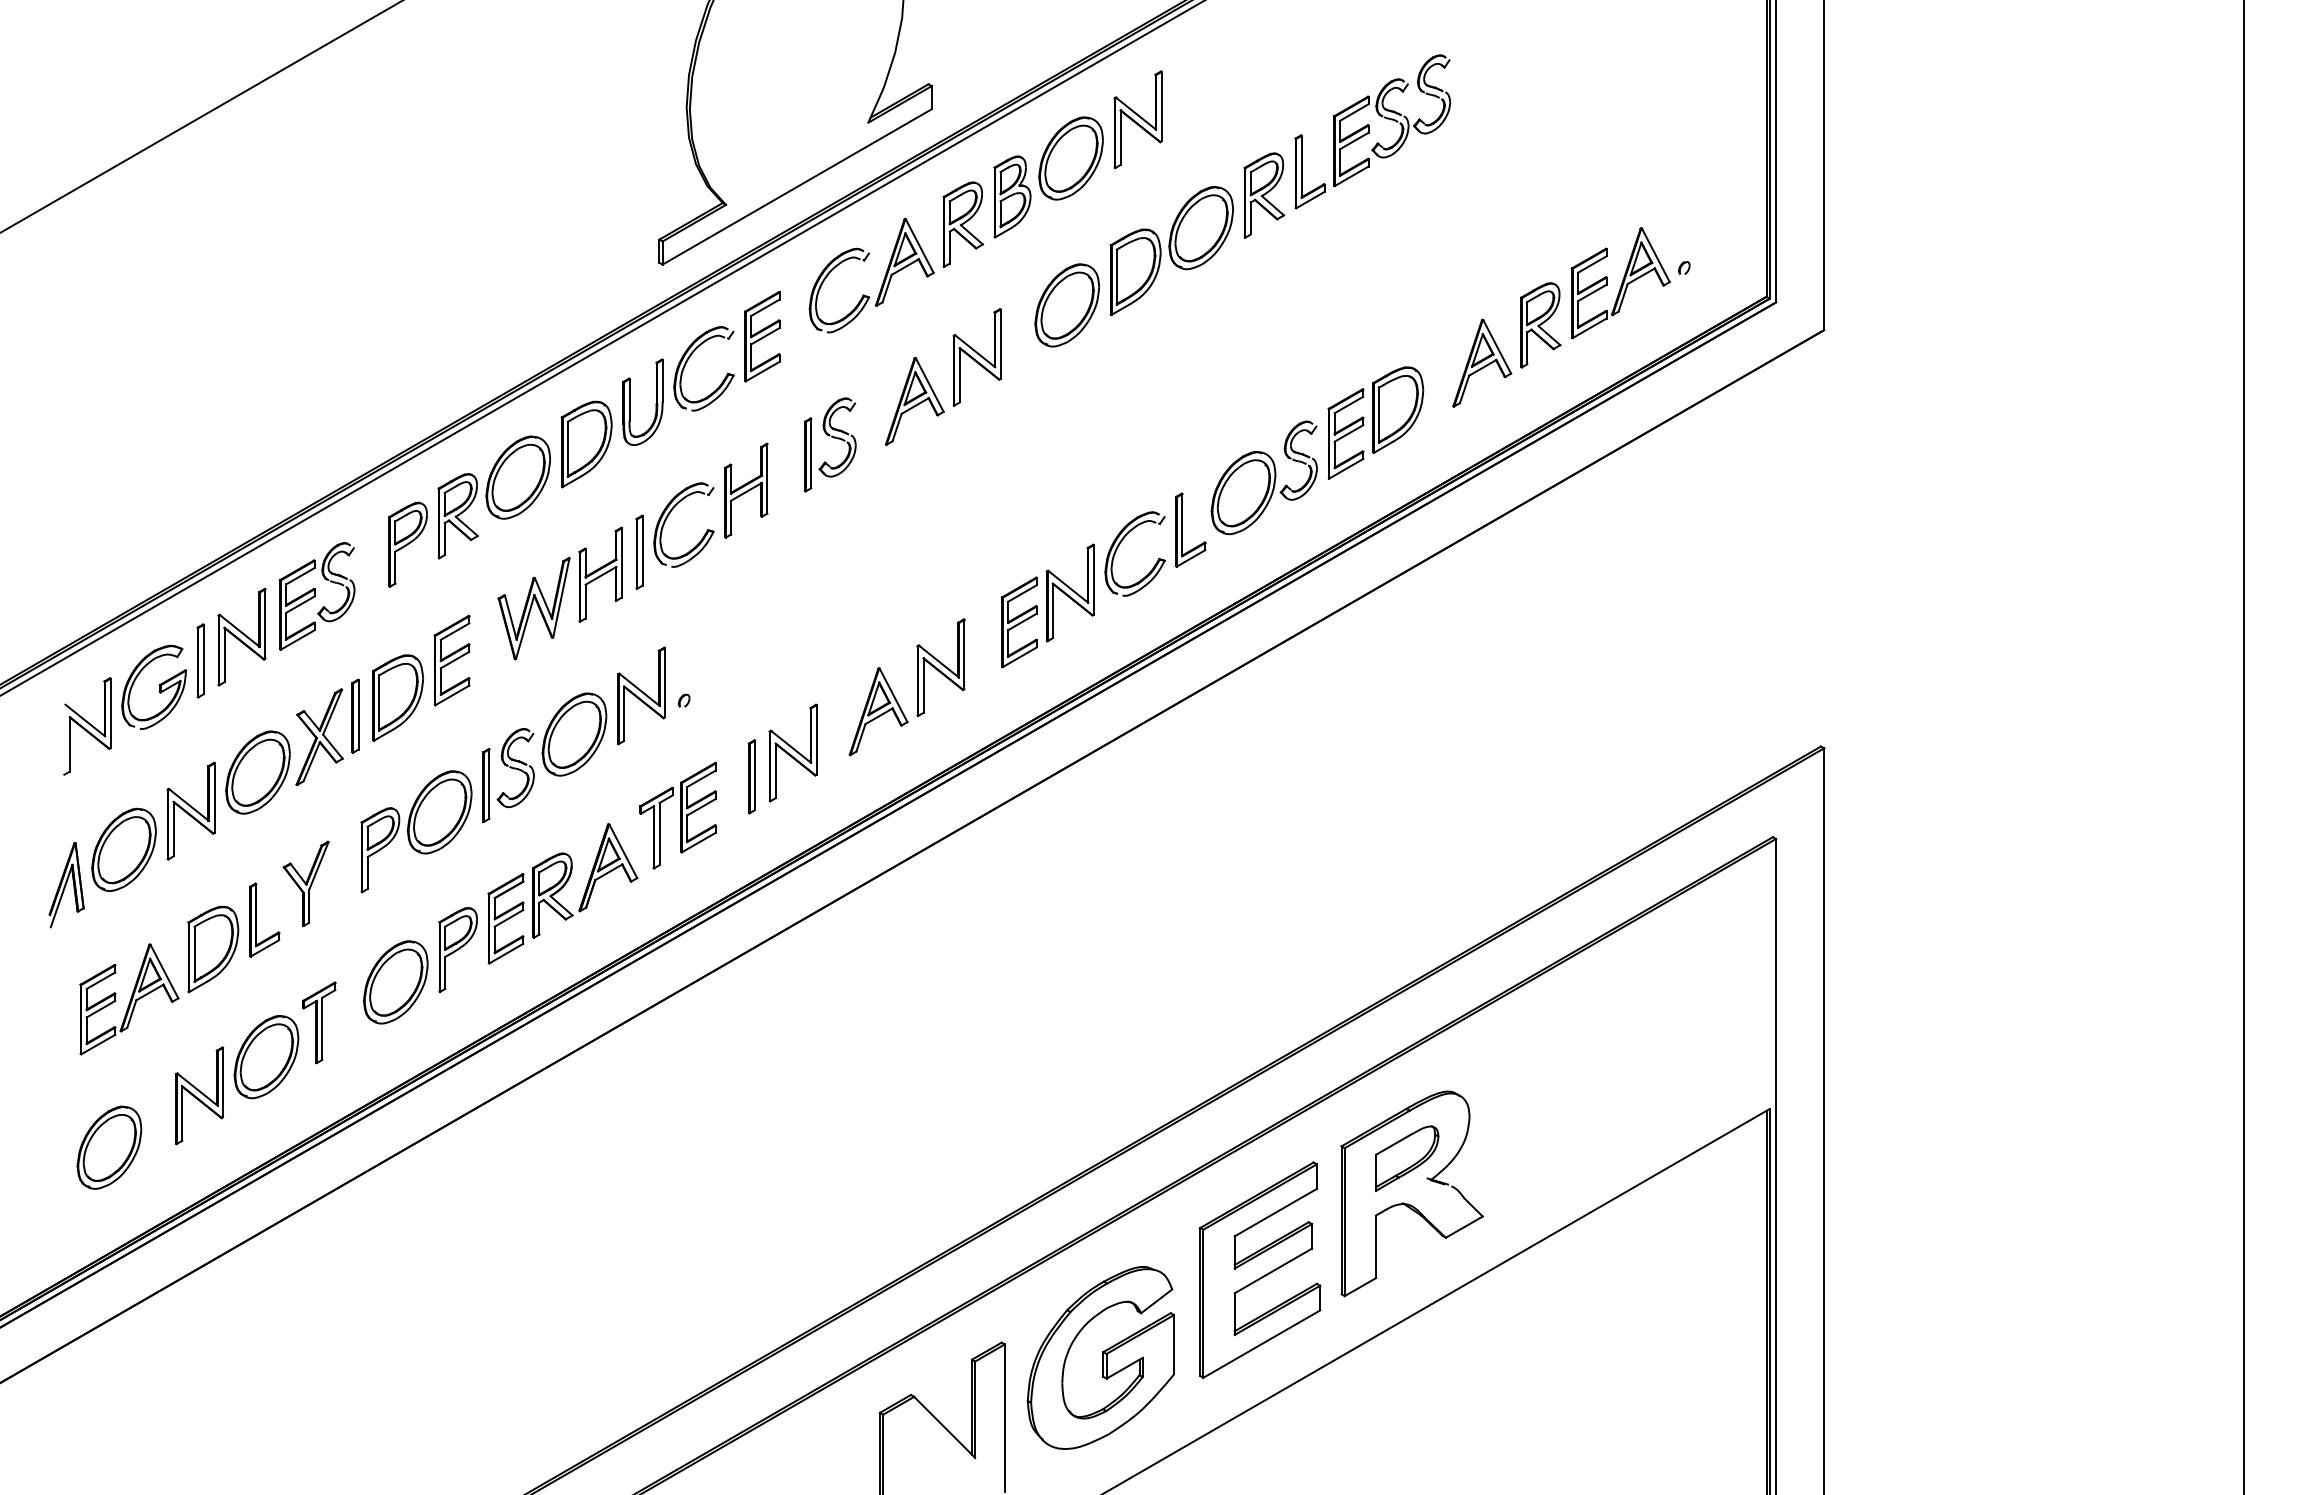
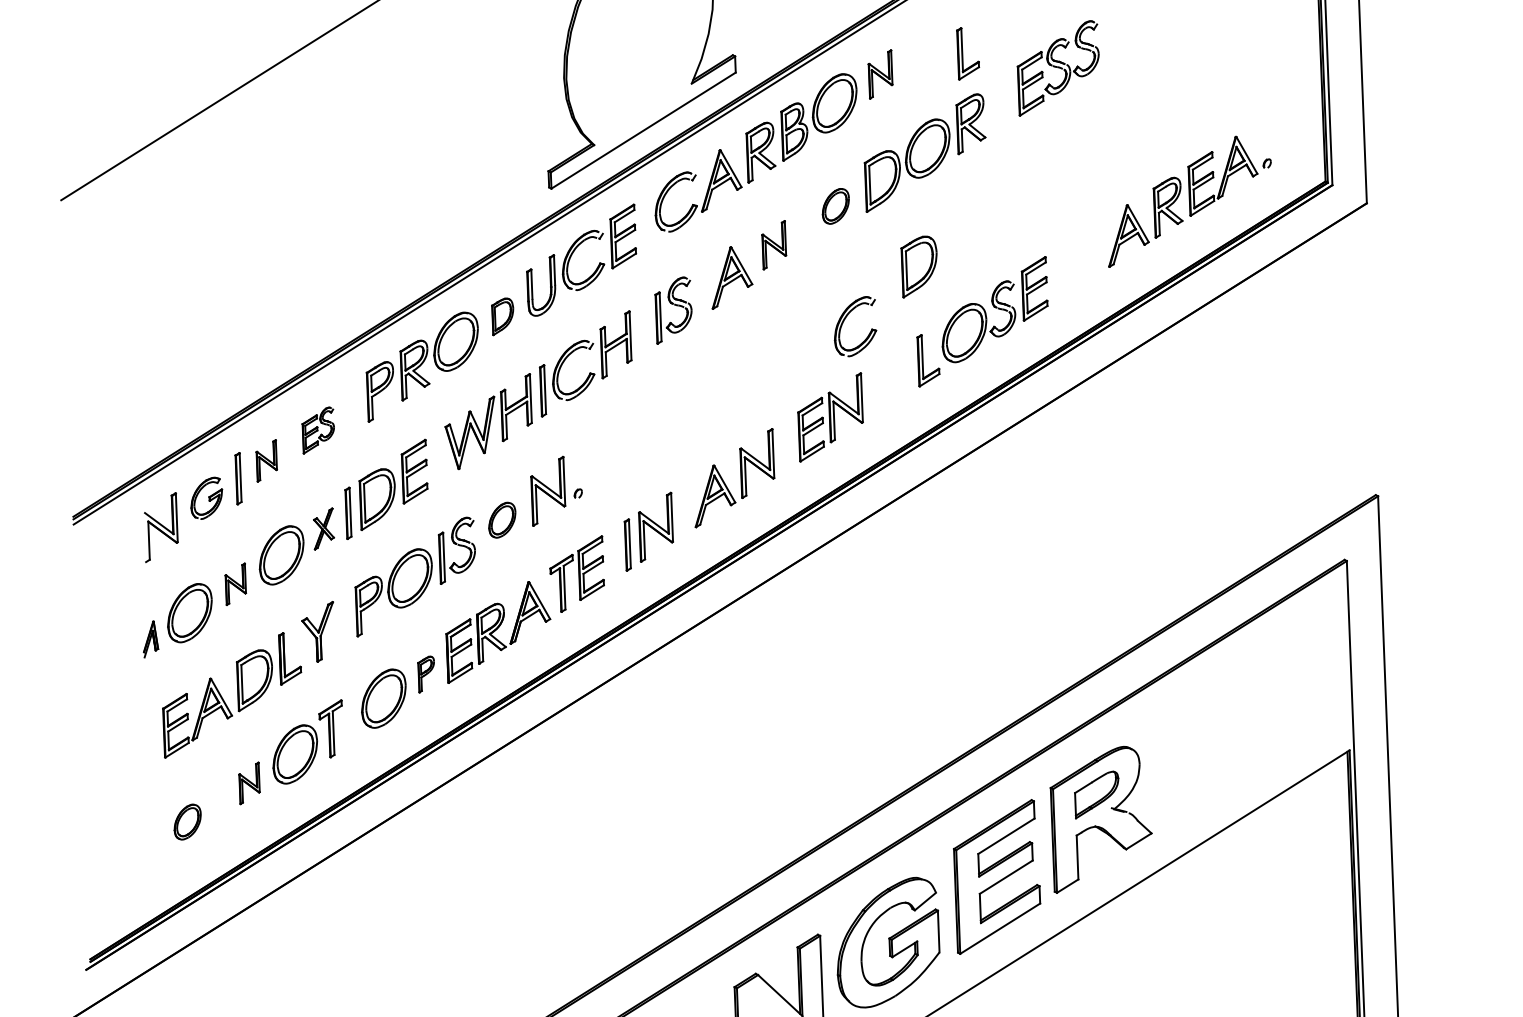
part: (1137, 119) -> (880, 74), size x0.7
part: (1302, 171) -> (962, 53), moved
part: (1066, 305) -> (835, 206), size x0.6
part: (976, 357) -> (773, 245), size x0.7
part: (1398, 409) -> (919, 266), moved
part: (586, 444) -> (502, 316), size x0.6
part: (1120, 544) -> (844, 320), moved
part: (317, 596) -> (318, 430), size x0.6
part: (241, 636) -> (266, 460), size x0.6
part: (154, 686) -> (206, 497), size x0.7
part: (574, 734) -> (502, 520), size x0.6
part: (319, 737) -> (323, 529), size x0.6
part: (190, 811) -> (235, 584), size x0.6
part: (66, 885) -> (150, 639), size x0.6
part: (457, 950) -> (426, 674), size x0.6
part: (199, 1095) -> (249, 783), size x0.6
part: (109, 1147) -> (187, 822), size x0.6

